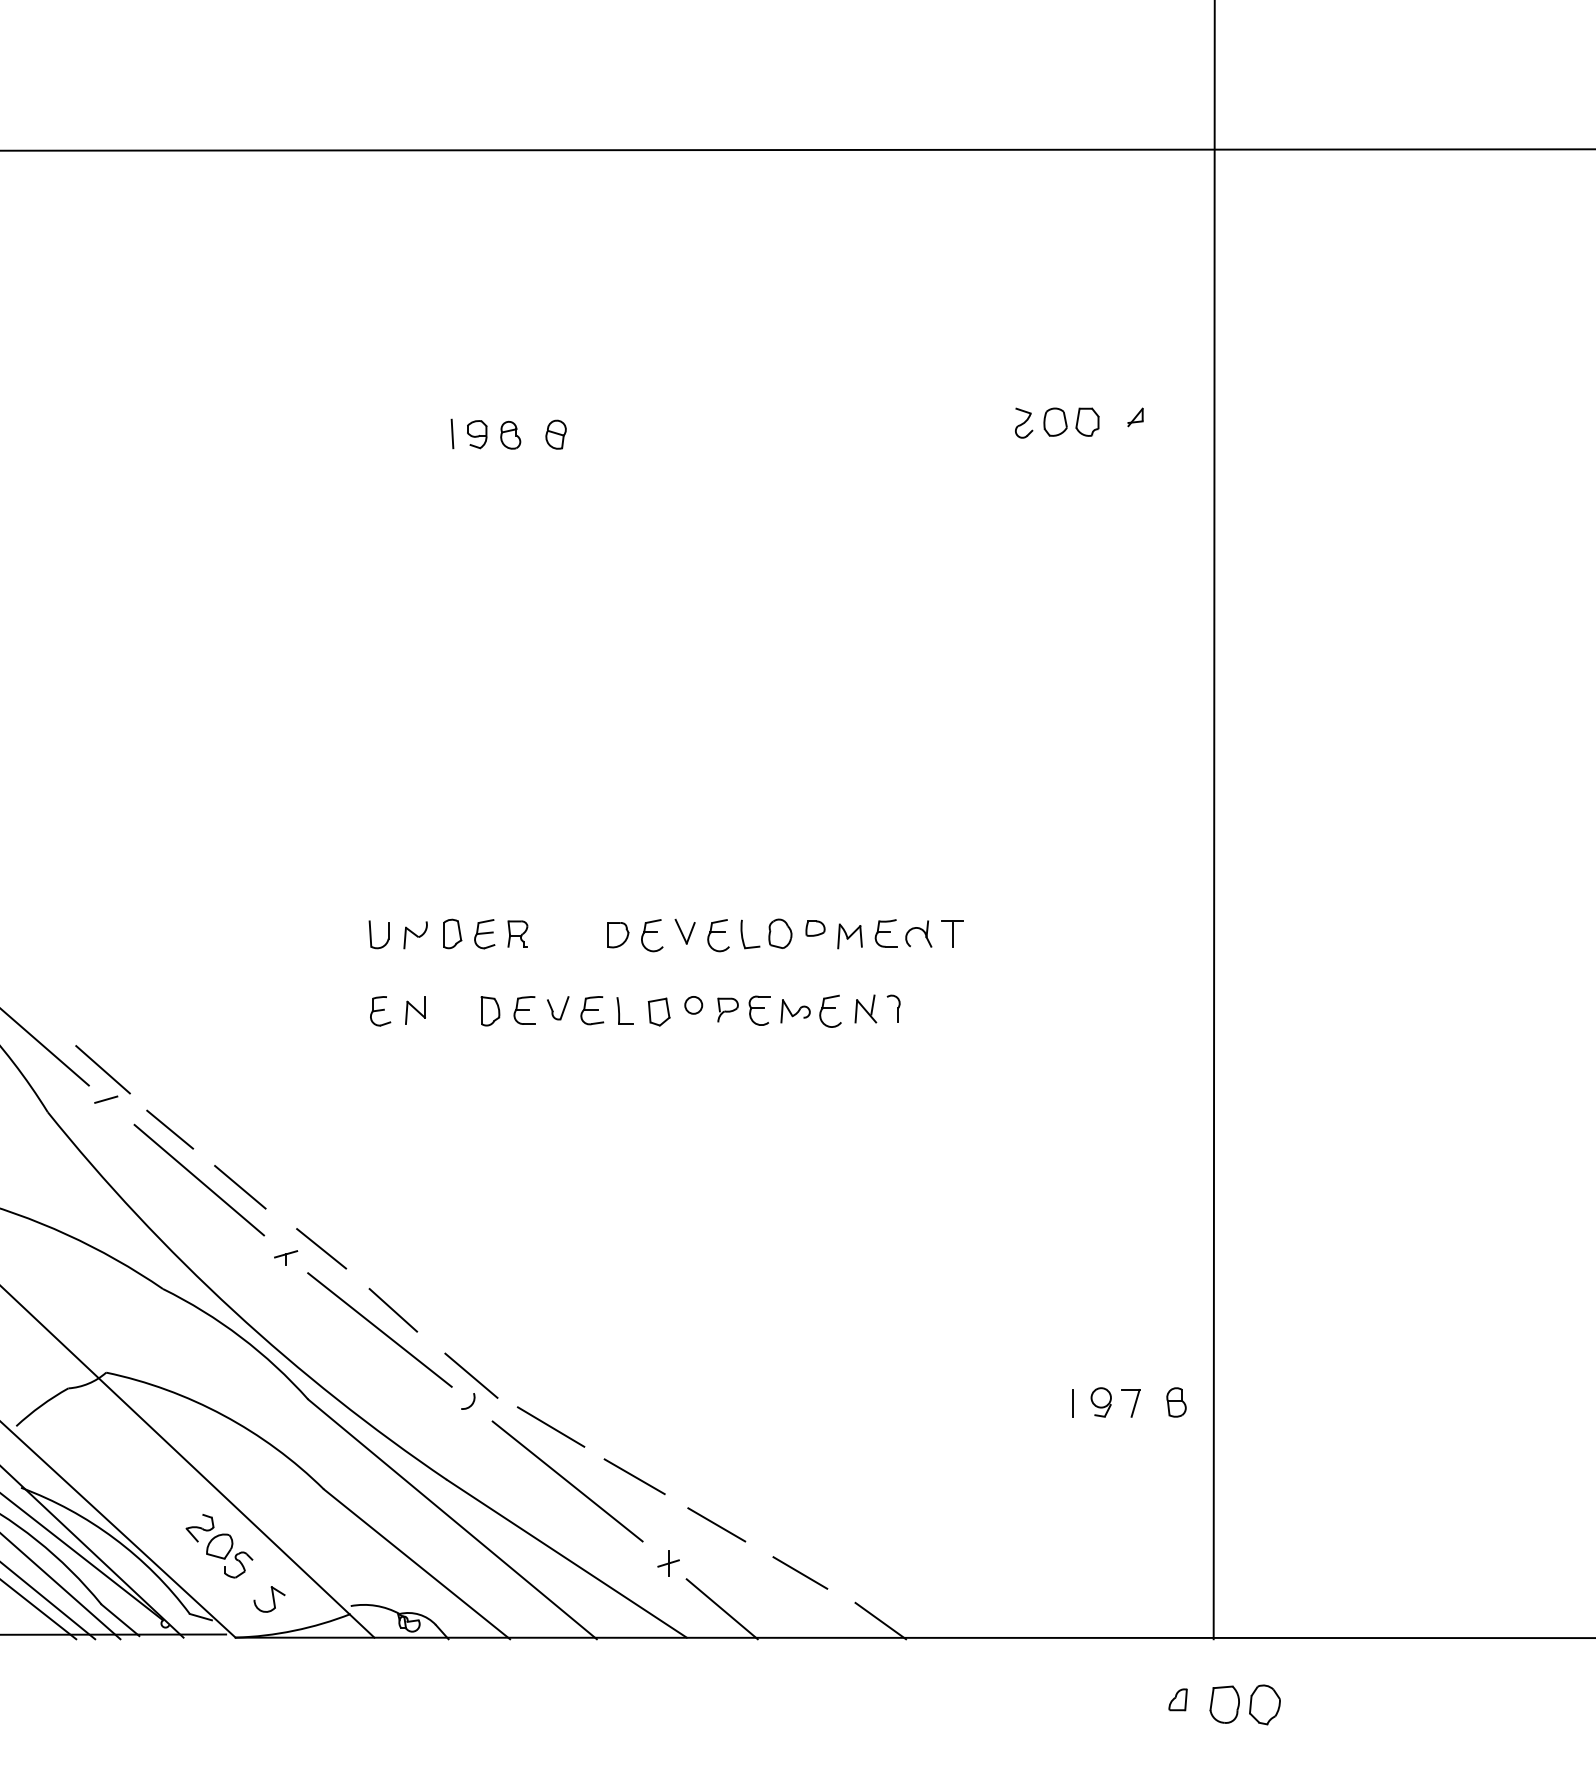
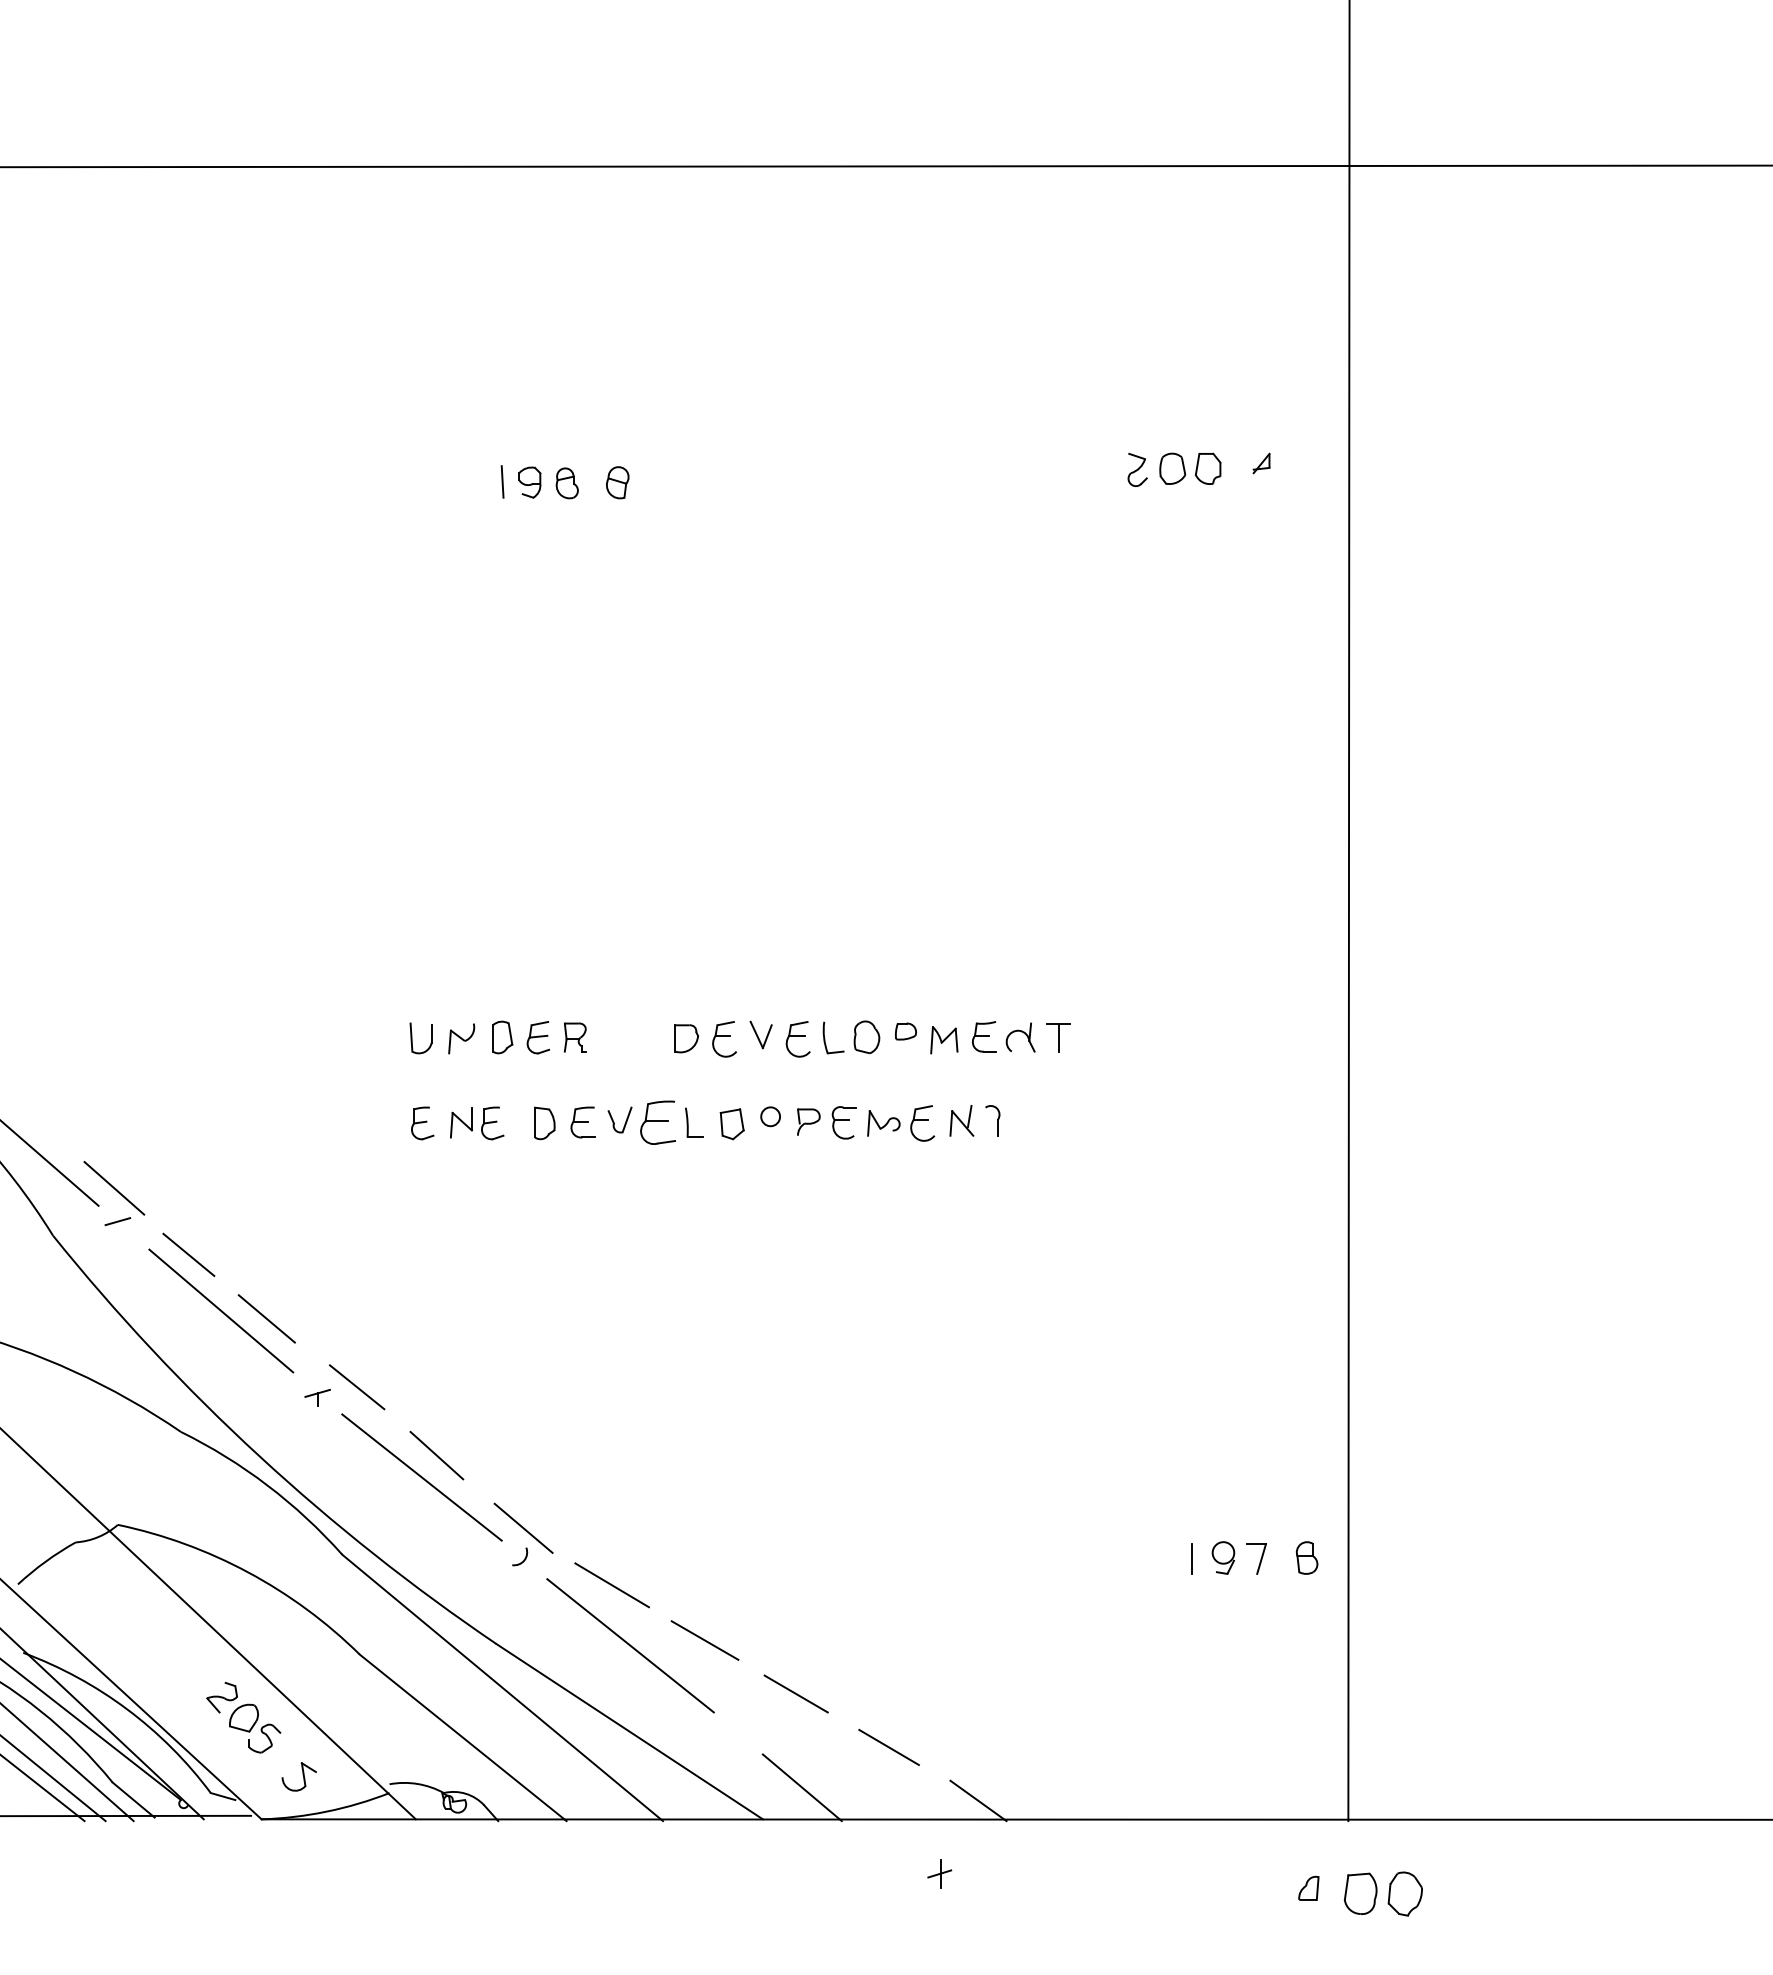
part: (591, 1010) -> (657, 1122), size x1.4
part: (443, 1011) -> (492, 1123), added
part: (668, 1563) -> (939, 1873), moved

